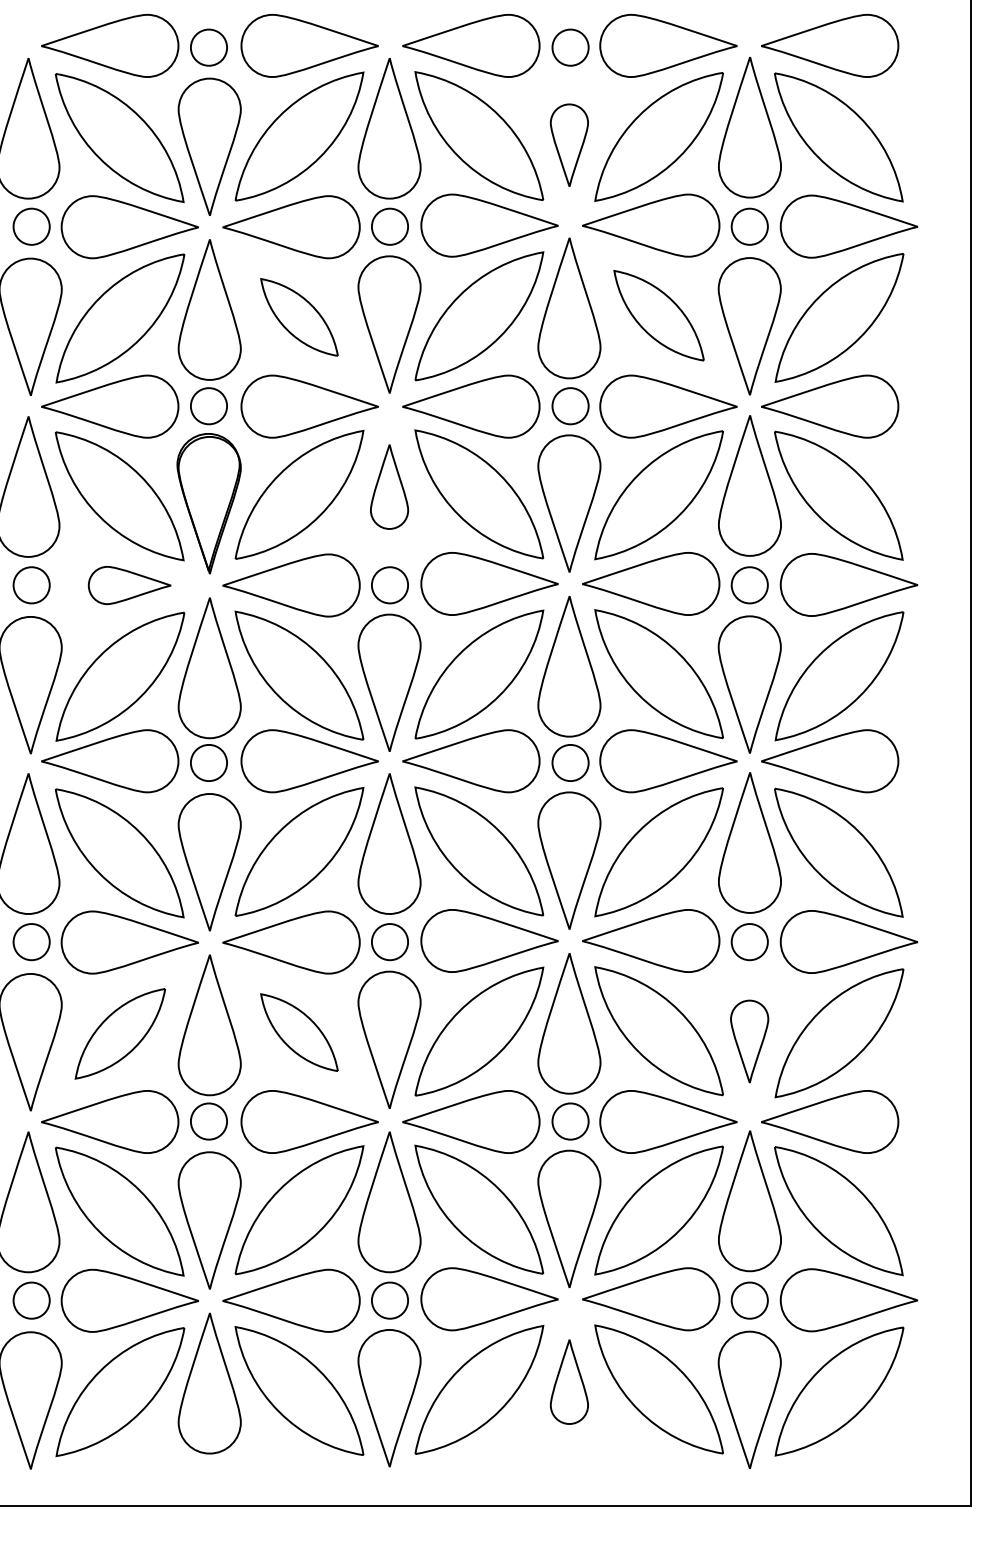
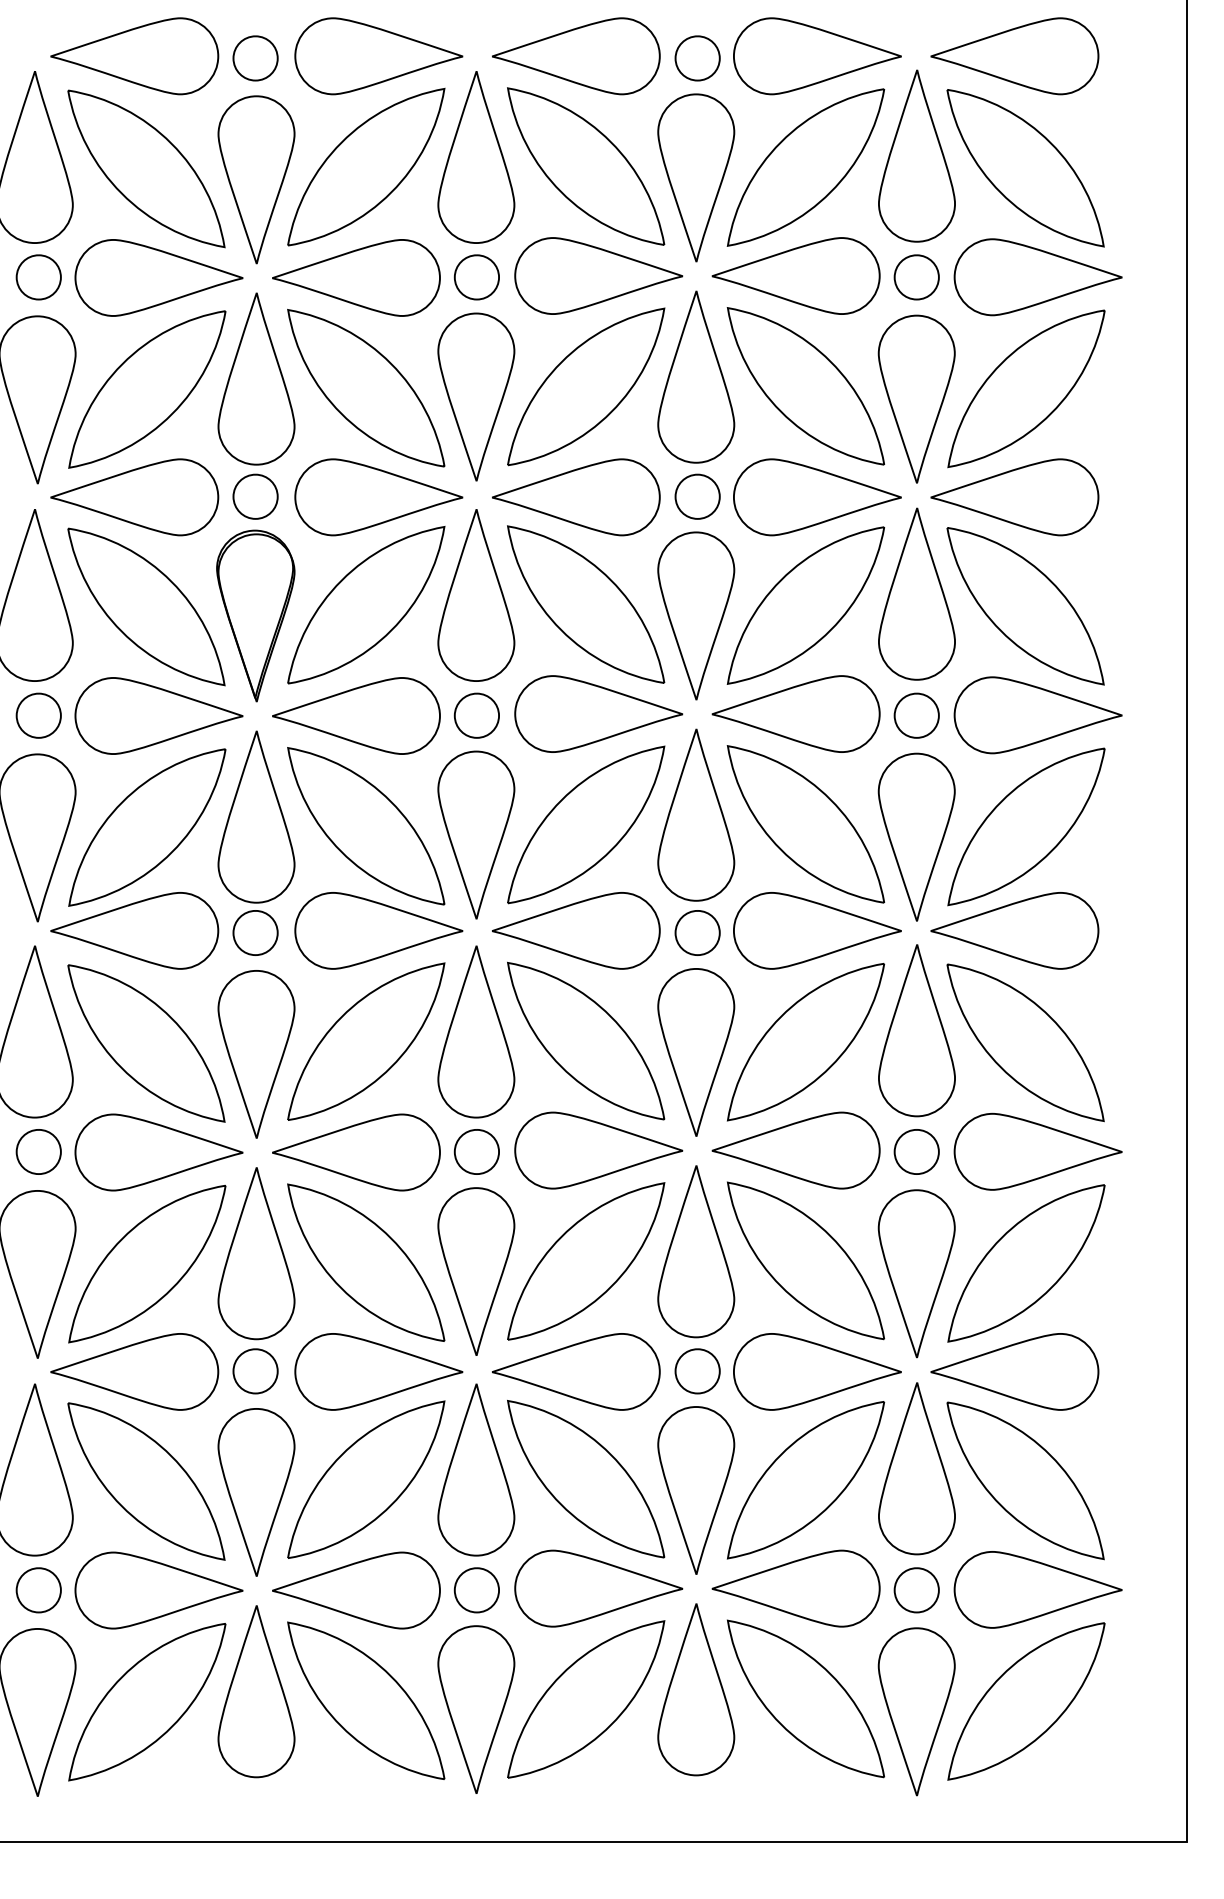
part: (569, 145) -> (696, 178), size x1.67
part: (658, 315) -> (805, 385), size x1.43
part: (299, 317) -> (366, 388), size x1.67
part: (389, 486) -> (476, 594), size x1.67
part: (129, 585) -> (158, 715), size x1.67
part: (299, 1032) -> (366, 1262), size x1.67
part: (120, 1033) -> (147, 1263), size x1.43
part: (749, 1041) -> (916, 1273), size x1.67
part: (569, 1381) -> (696, 1689), size x1.67

